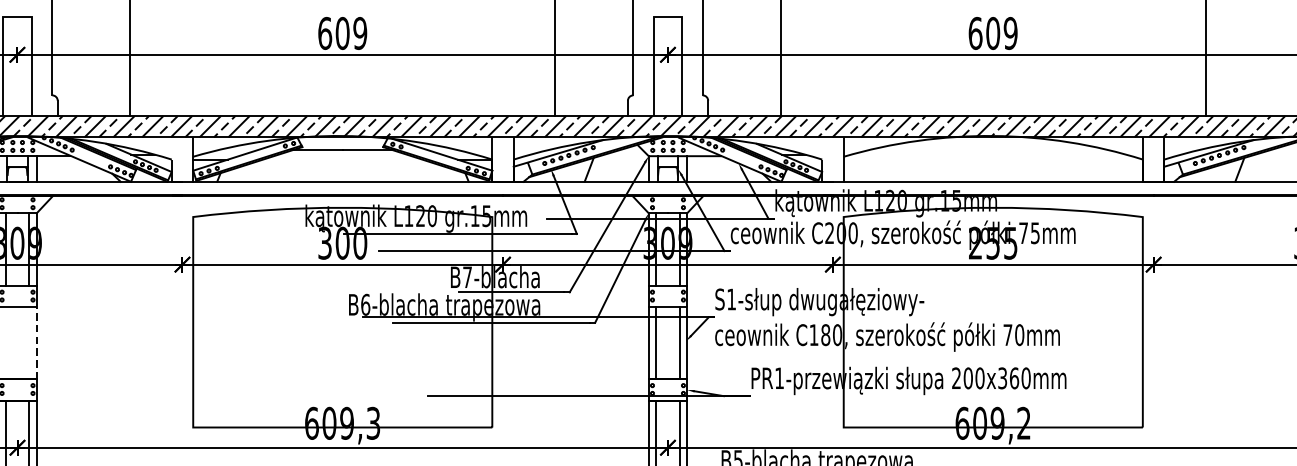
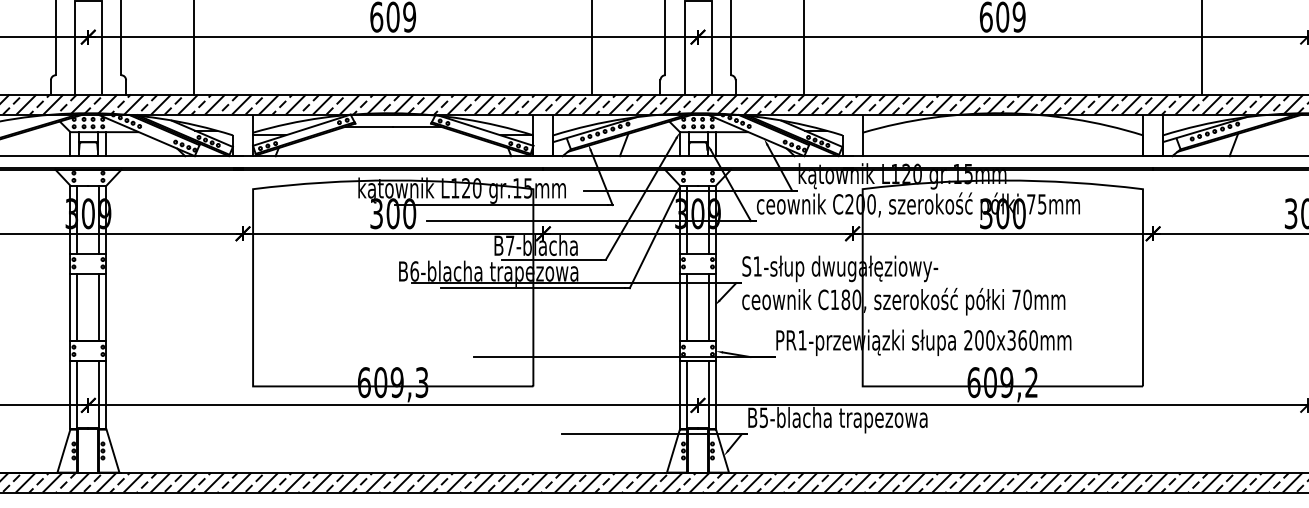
text: (992, 242) -> (1002, 213), 255 -> 300
line: (5, 343) -> (77, 307), added
line: (29, 343) -> (99, 307), added
line: (36, 343) -> (106, 307), dashed -> solid

